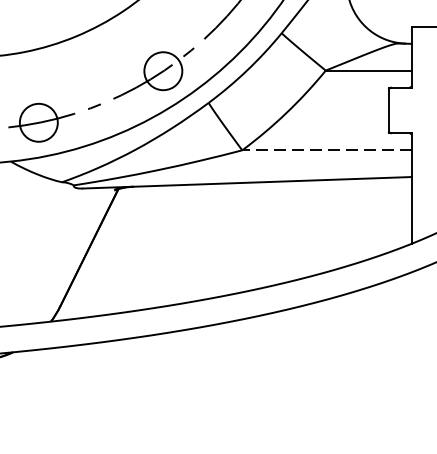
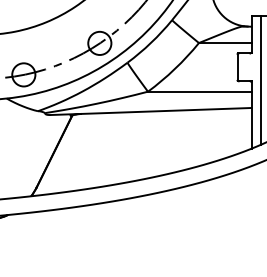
line: (426, 131) -> (260, 80), added
line: (326, 150) -> (199, 91), dashed -> solid

